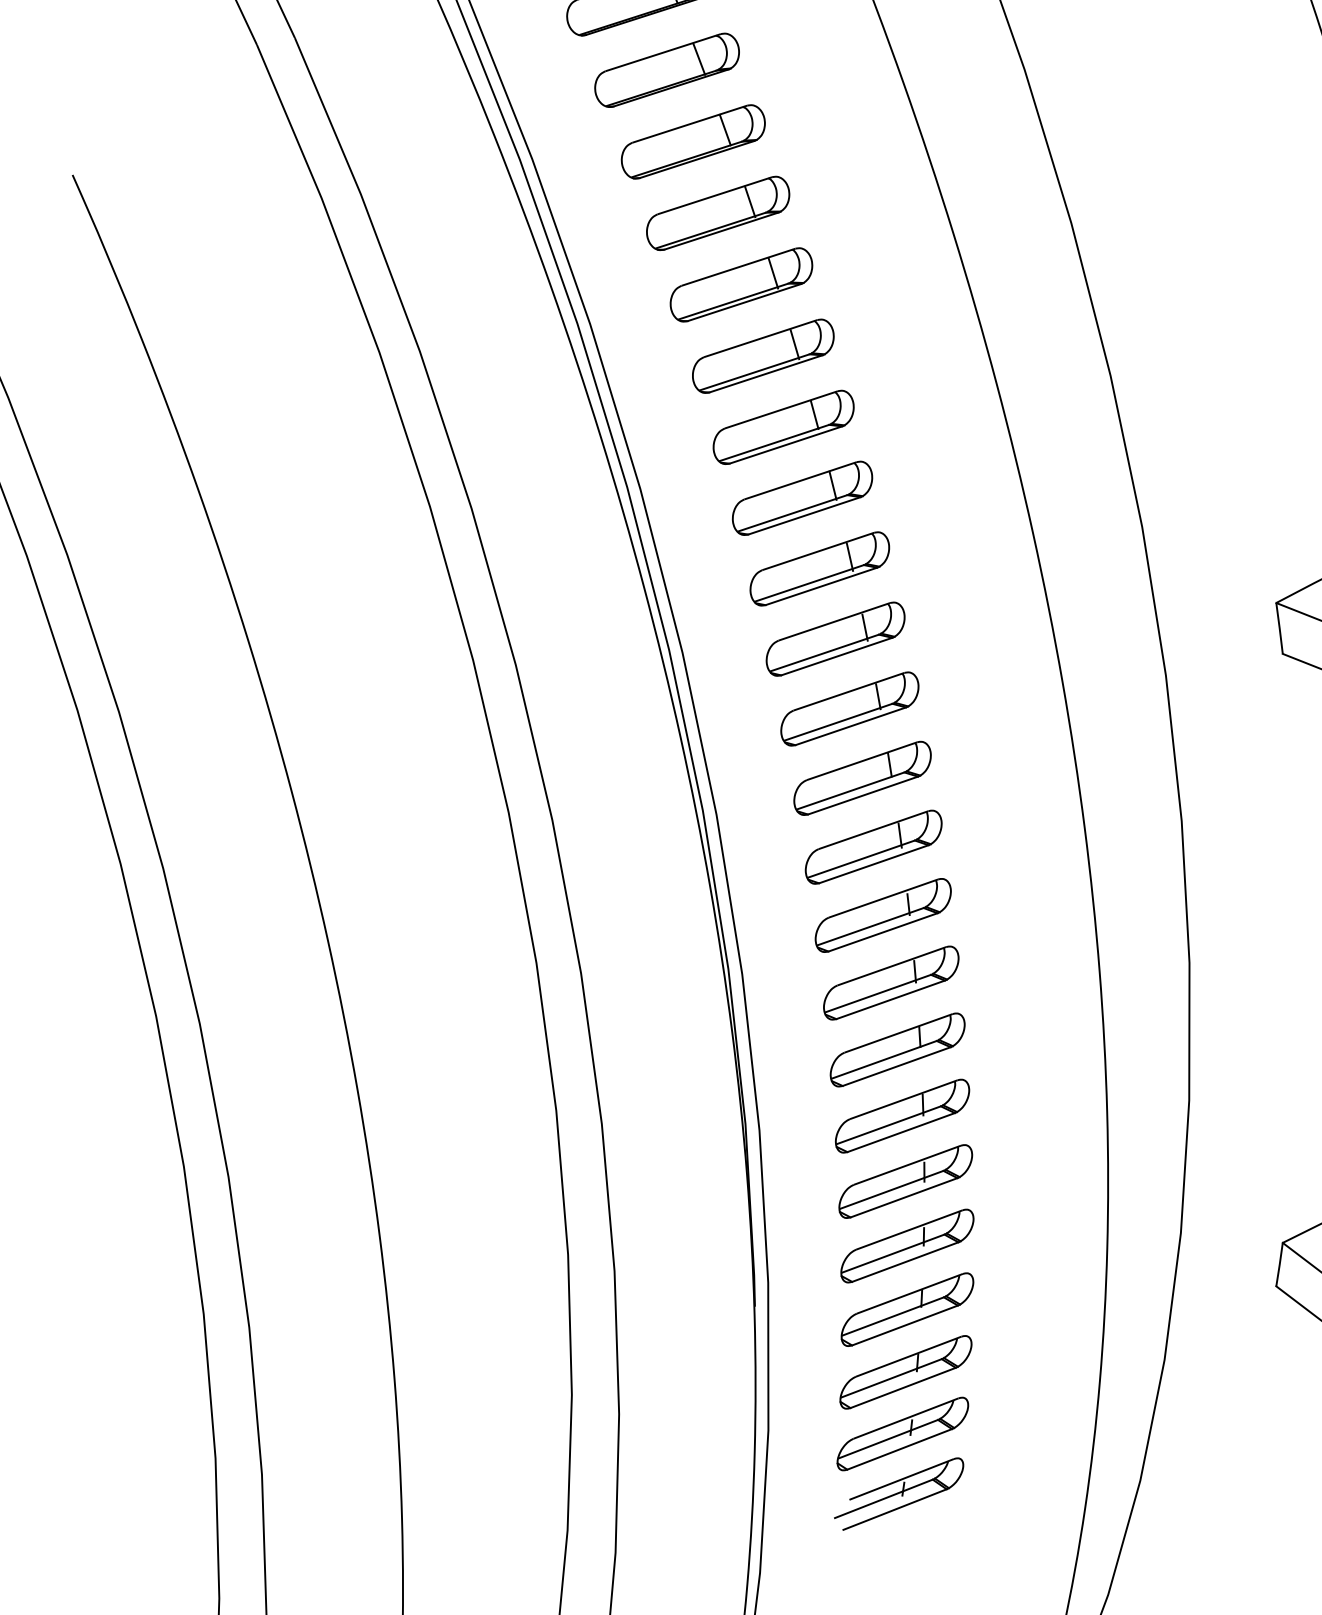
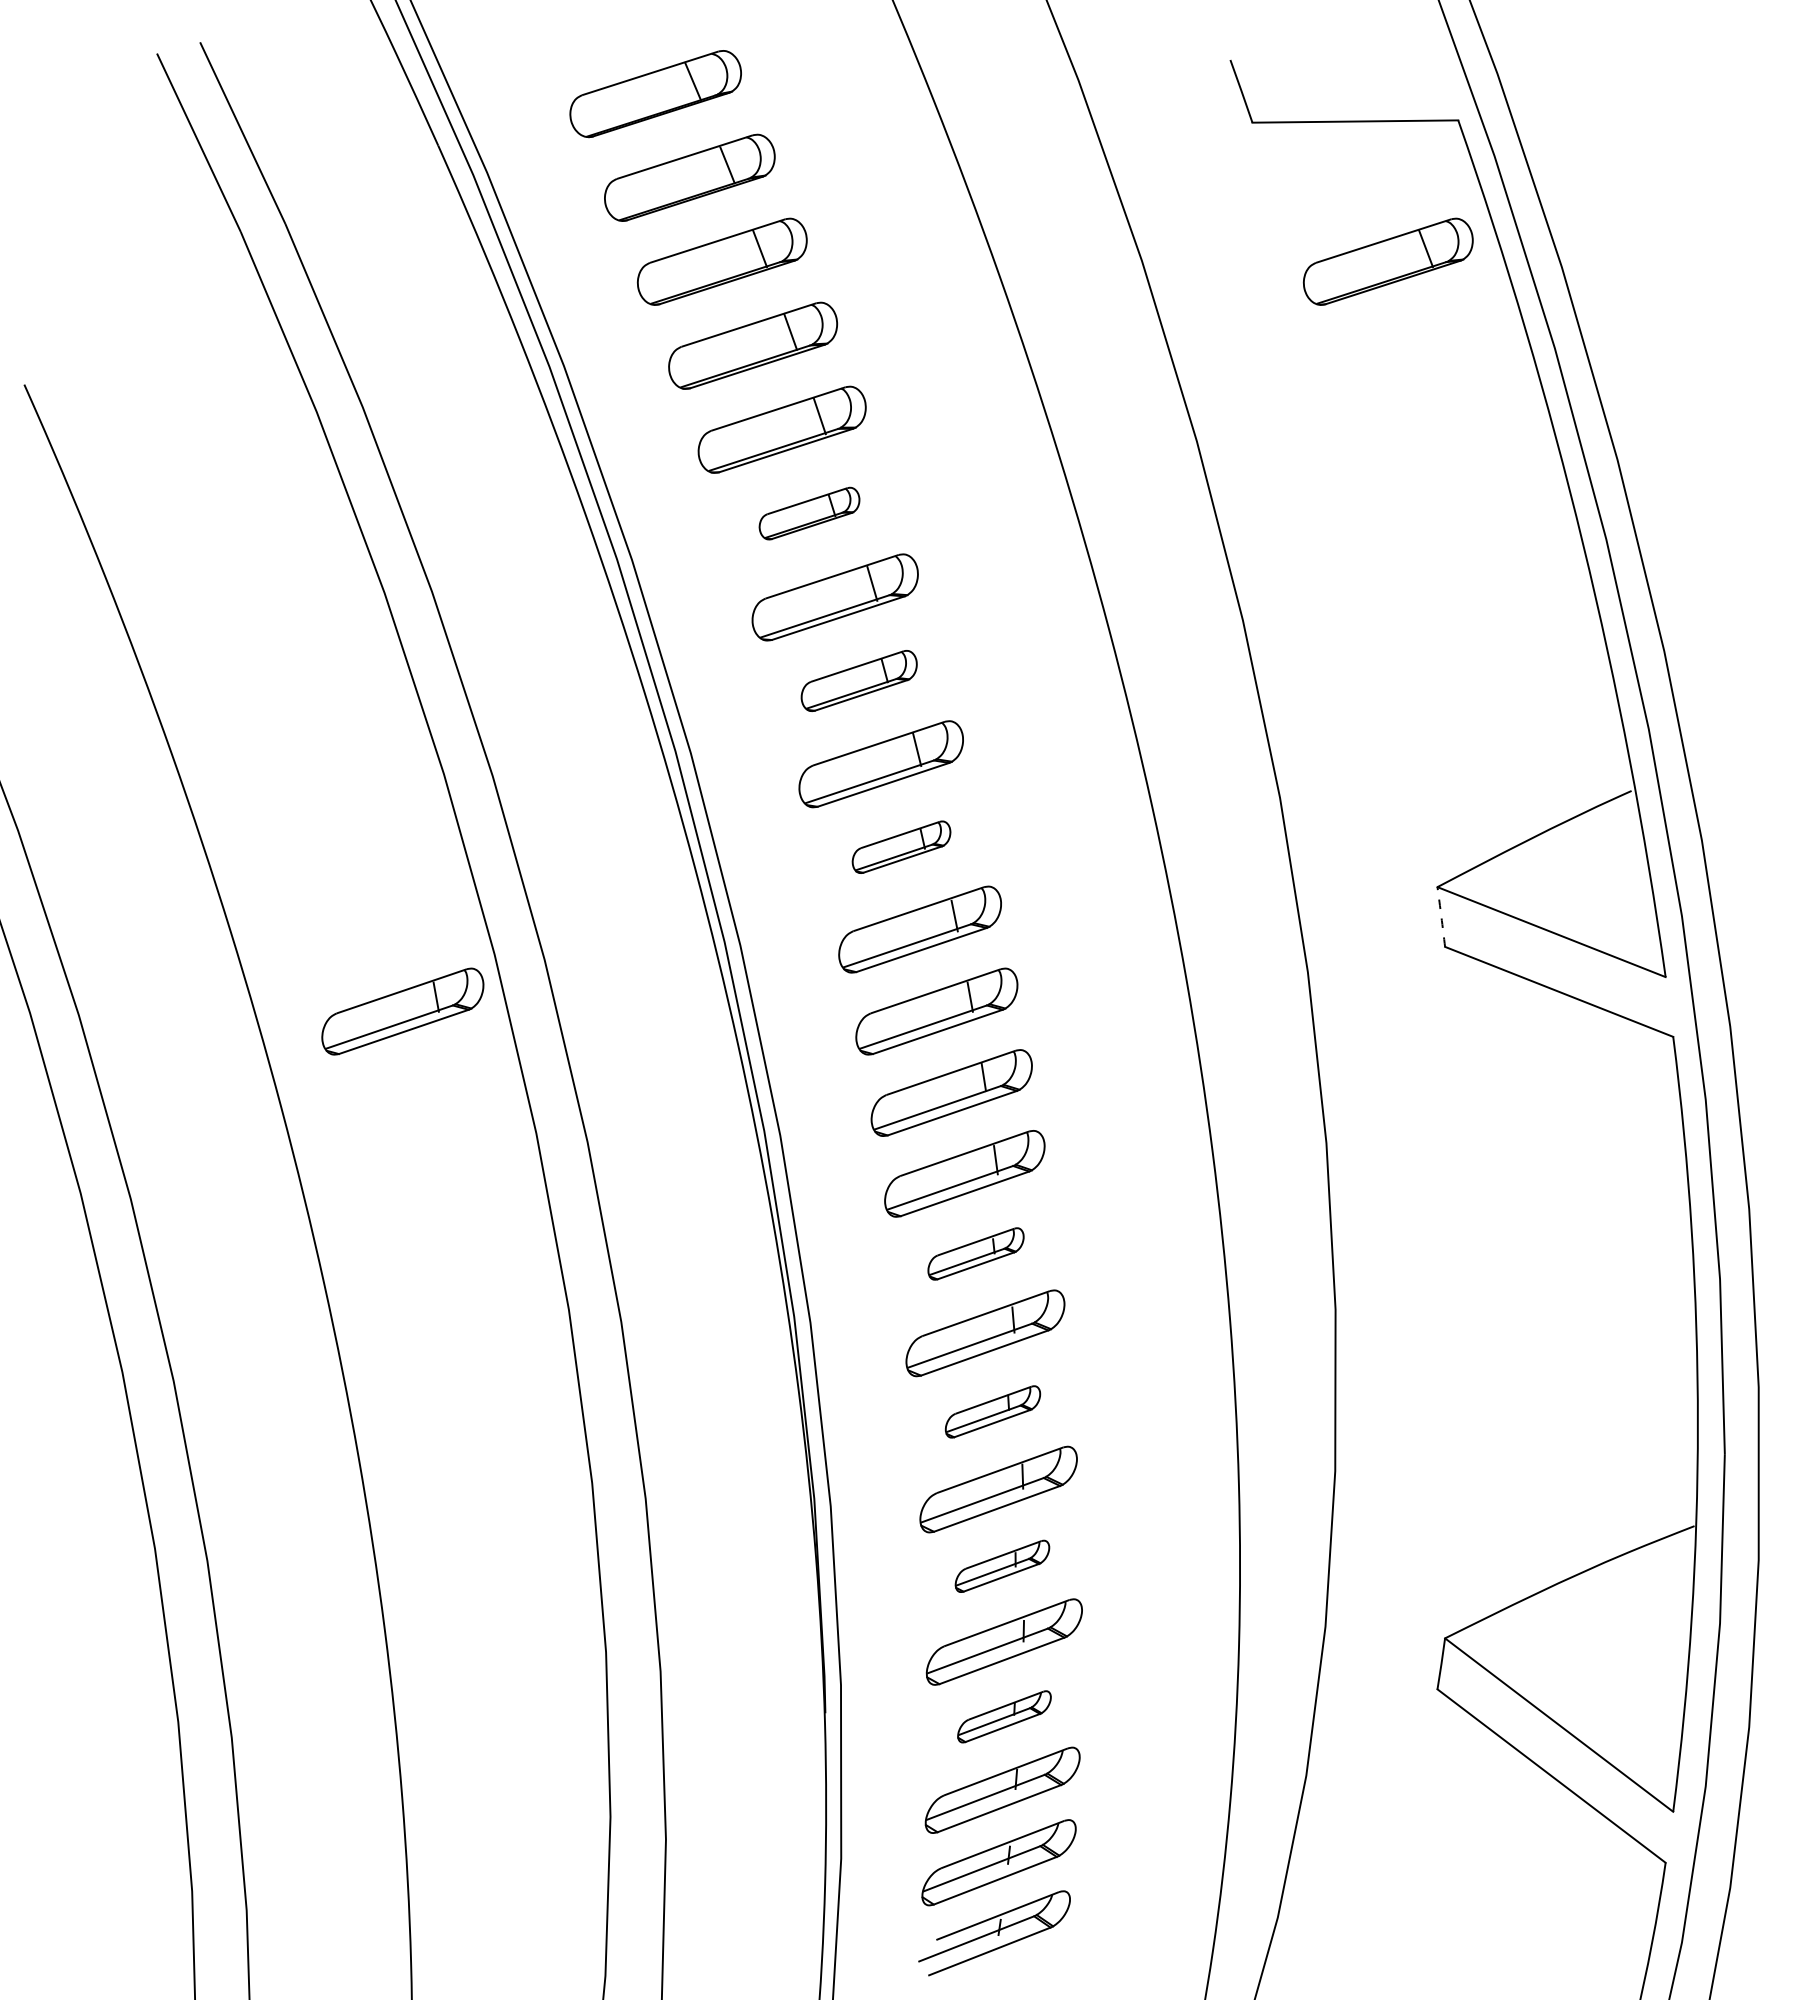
part: (1234, 70) -> (1388, 261), added
part: (741, 284) -> (809, 513), size x0.6
part: (783, 427) -> (859, 680), size x0.7
part: (819, 569) -> (901, 847), size x0.6
arc: (1279, 628) -> (1441, 916), solid -> dashed
part: (394, 708) -> (402, 1011), added
part: (882, 915) -> (975, 1253), size x0.6
part: (897, 1049) -> (992, 1411), size x0.6
part: (905, 1181) -> (1002, 1566), size x0.6
part: (907, 1309) -> (1004, 1716), size x0.6

